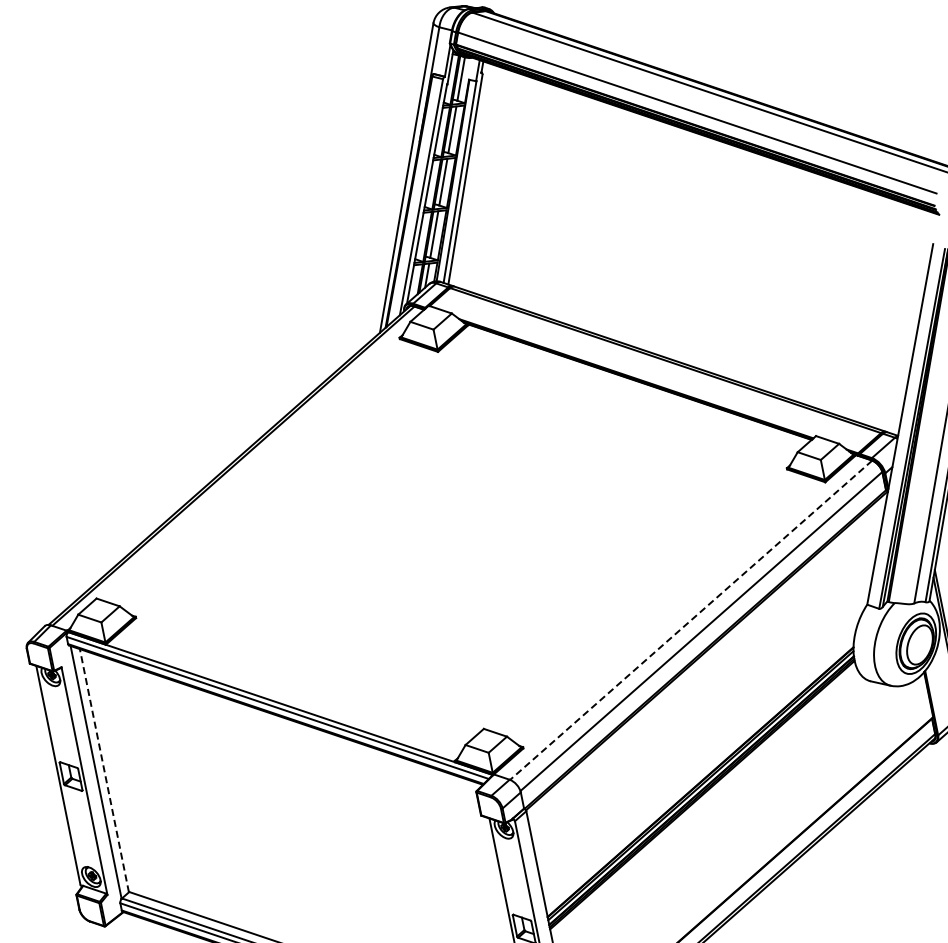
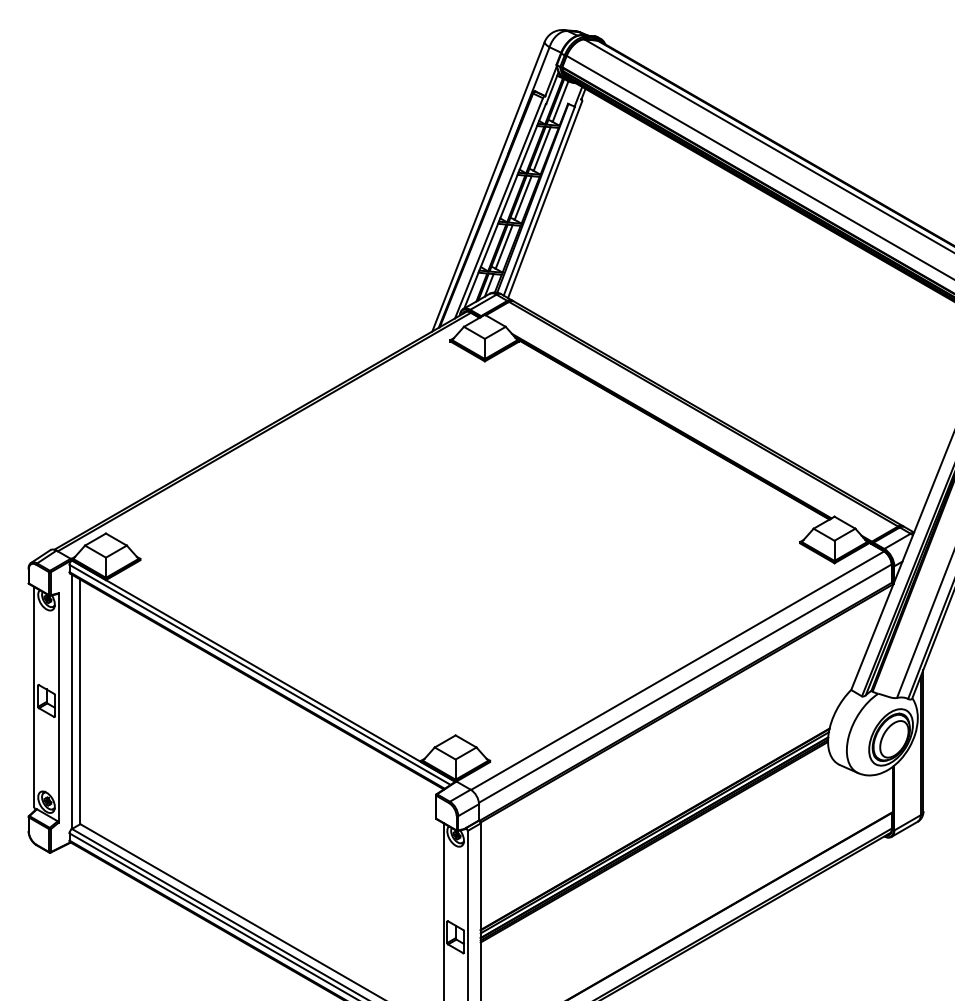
line: (690, 620) -> (677, 670), dashed -> solid
line: (103, 770) -> (79, 701), dashed -> solid

